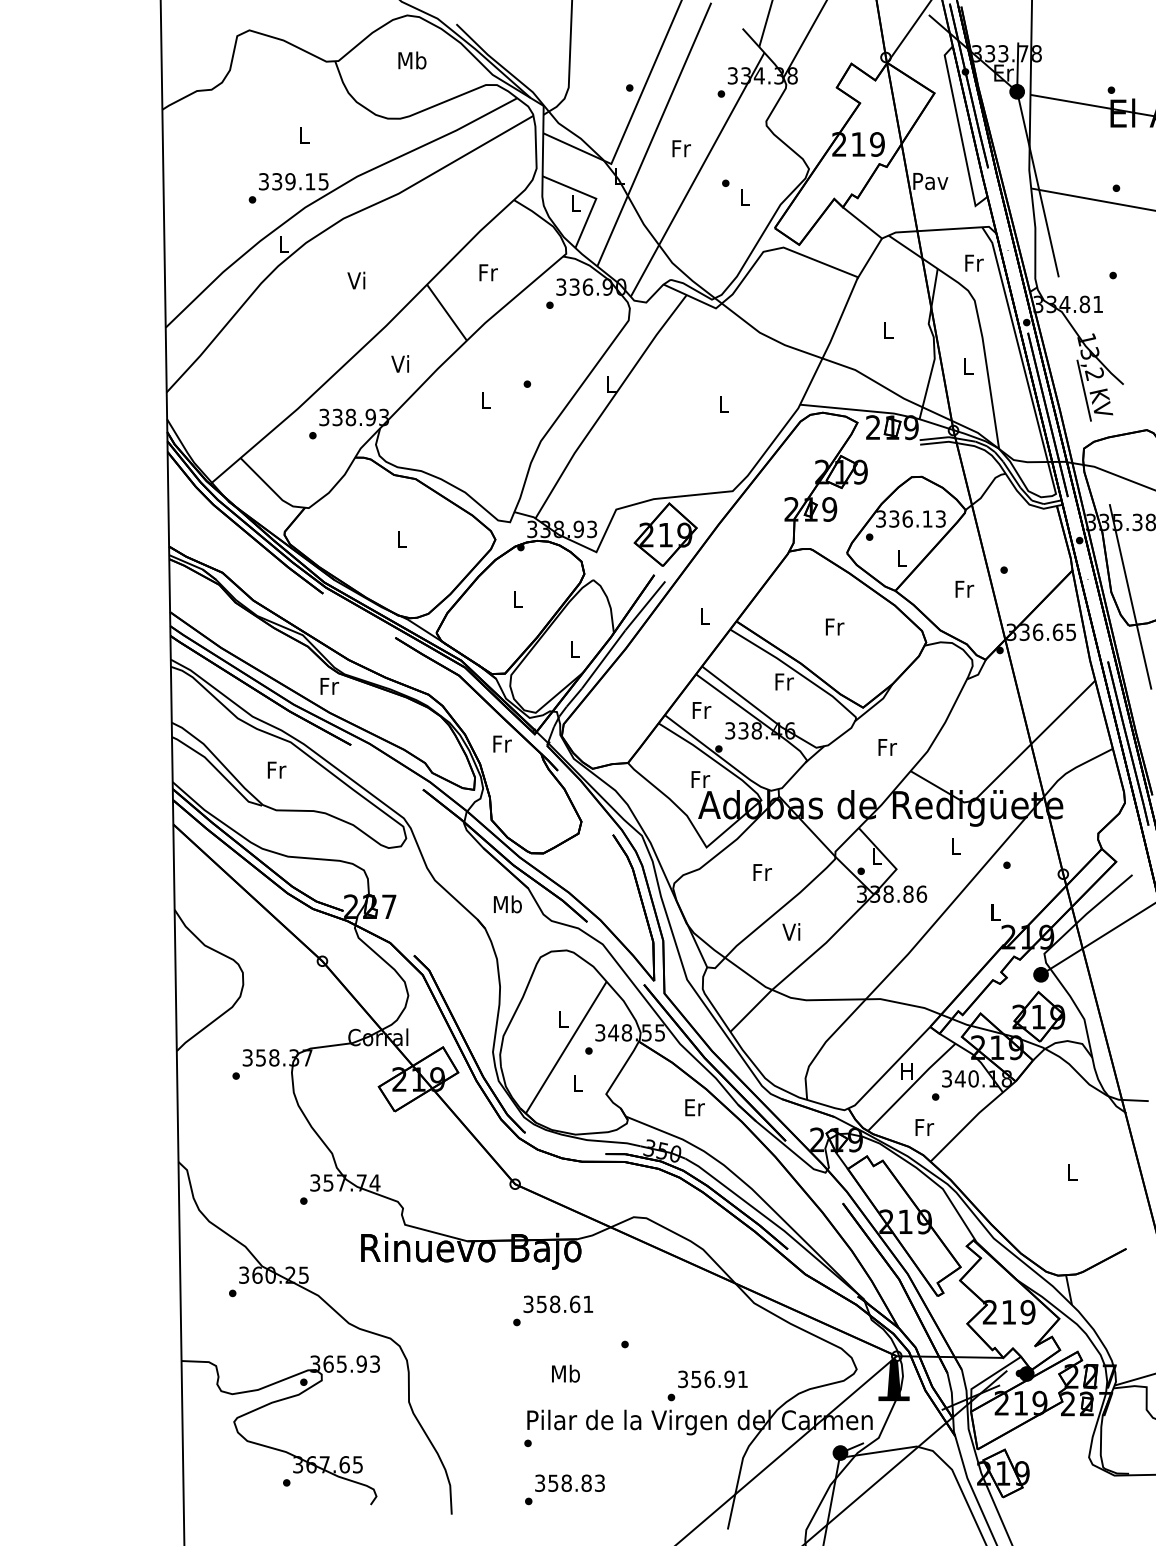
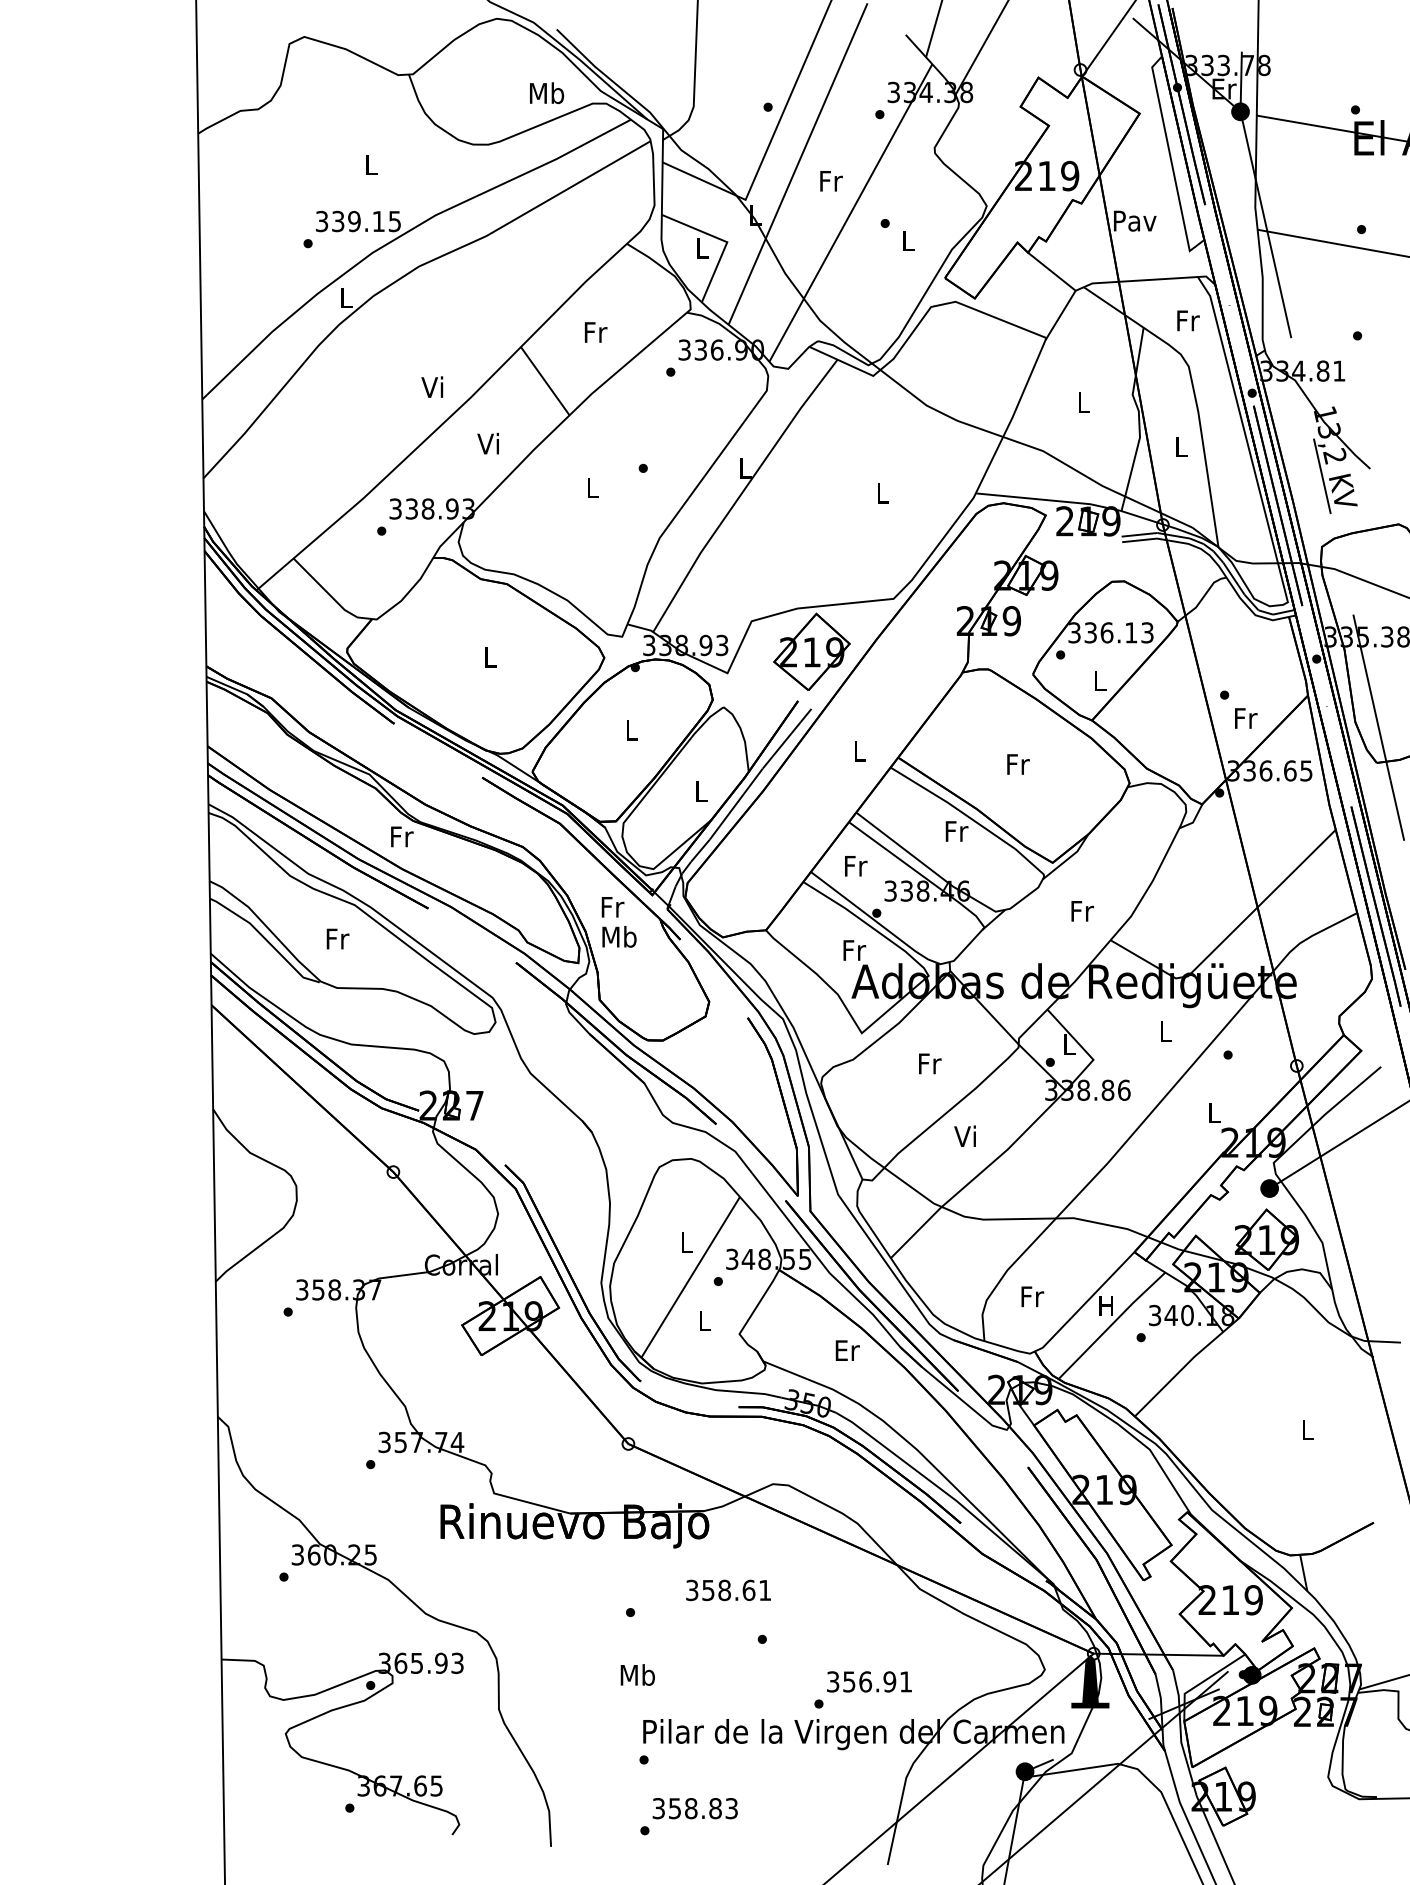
text: (412, 60) -> (547, 93), moved
text: (356, 280) -> (432, 387), moved
text: (964, 588) -> (1245, 717), moved
text: (507, 904) -> (619, 937), moved
text: (924, 1127) -> (1032, 1296), moved
text: (558, 1304) -> (728, 1590), moved
text: (565, 1373) -> (637, 1674), moved

